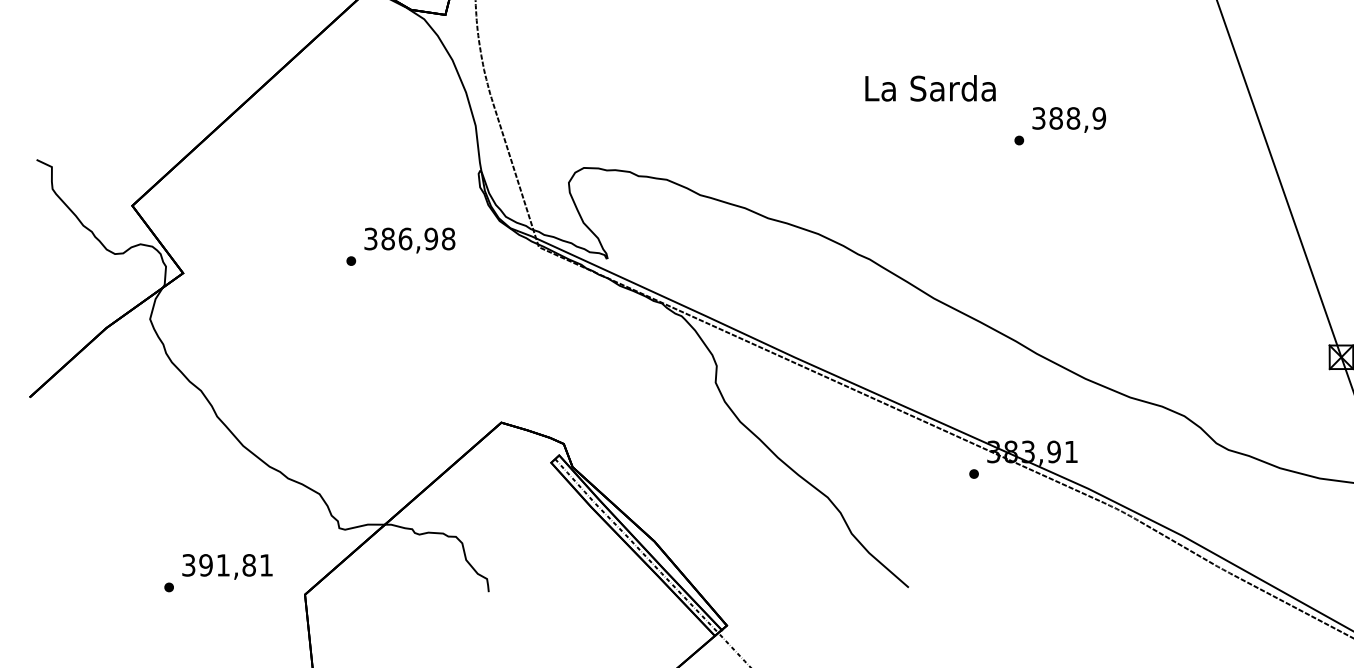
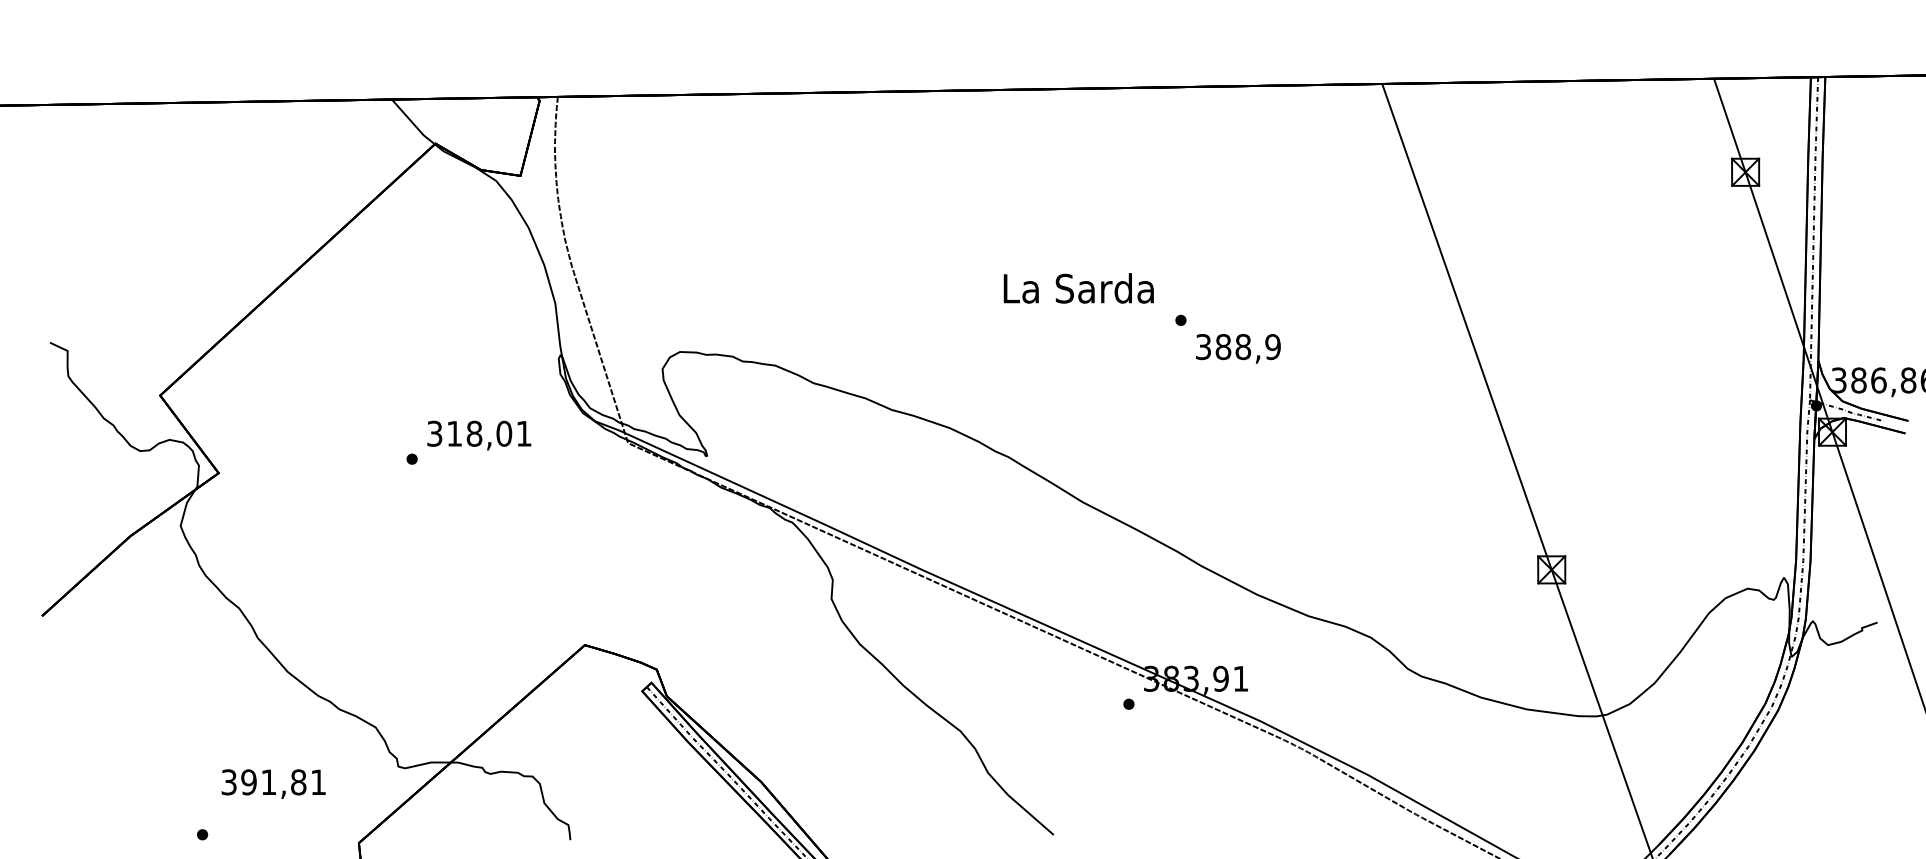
text: (930, 88) -> (1078, 288), moved
text: (1069, 119) -> (1238, 348), moved
text: (418, 238) -> (489, 433), 386,98 -> 318,01
text: (227, 566) -> (273, 783), moved

